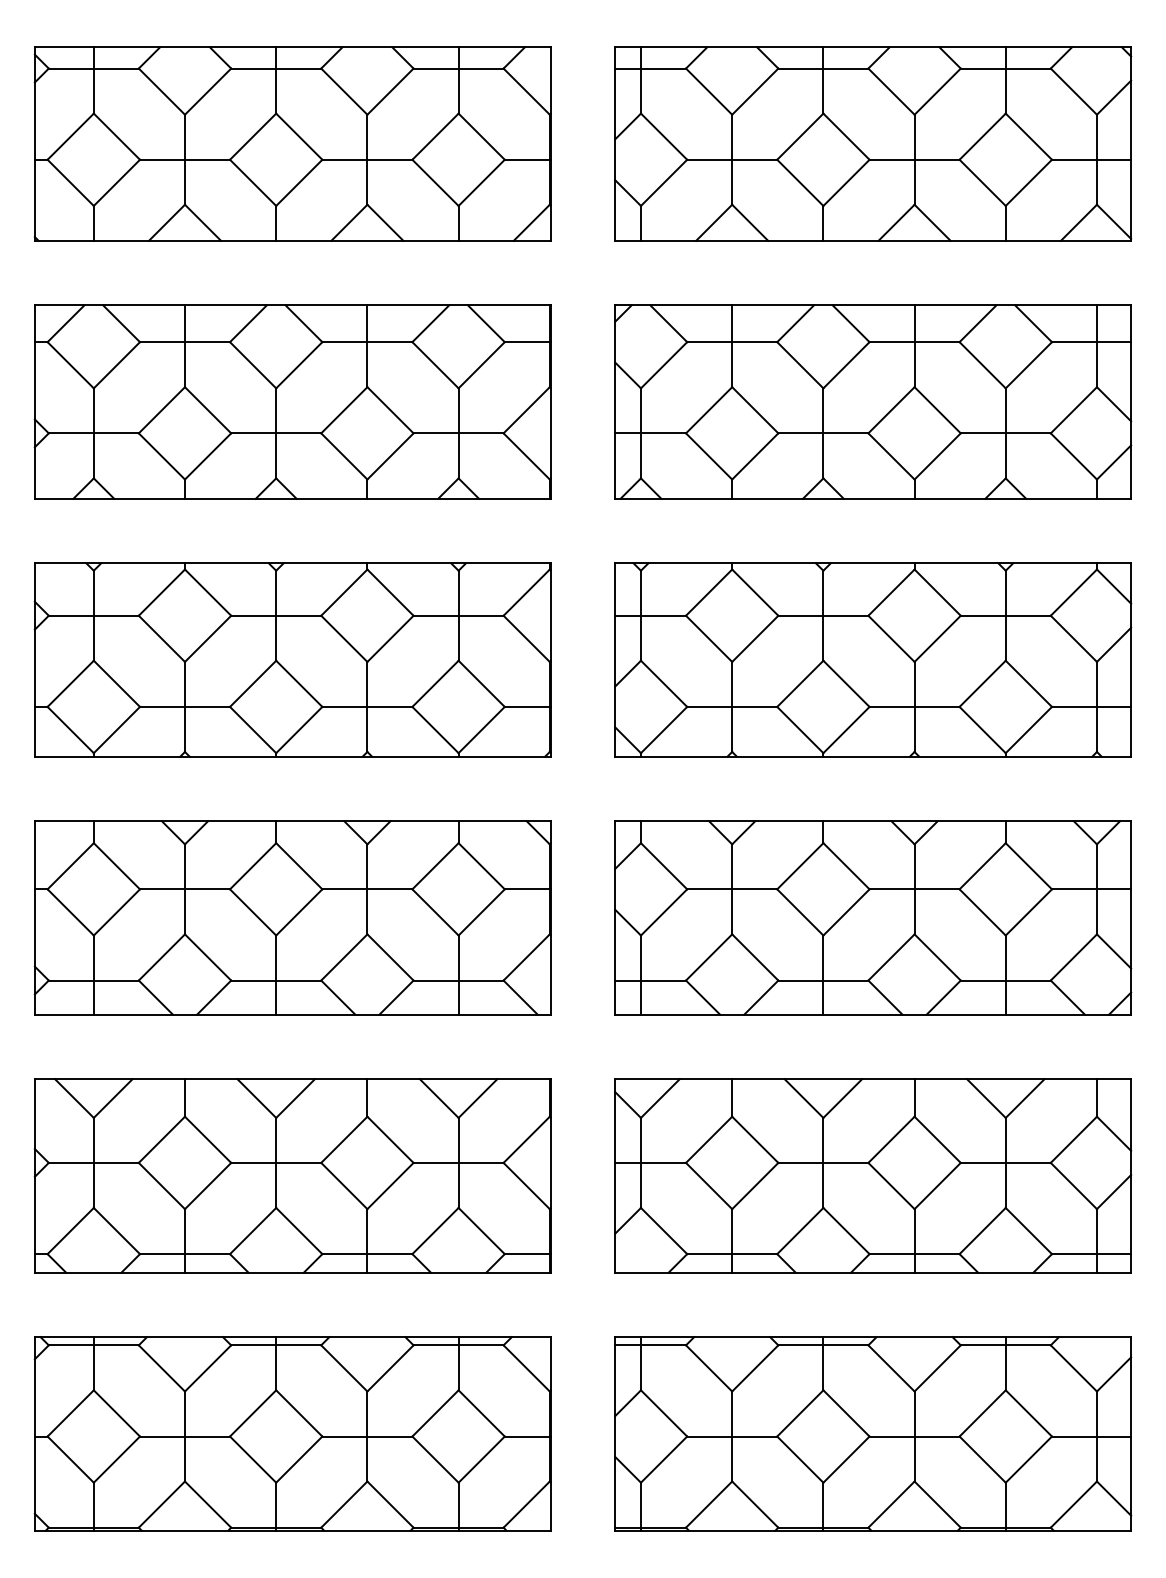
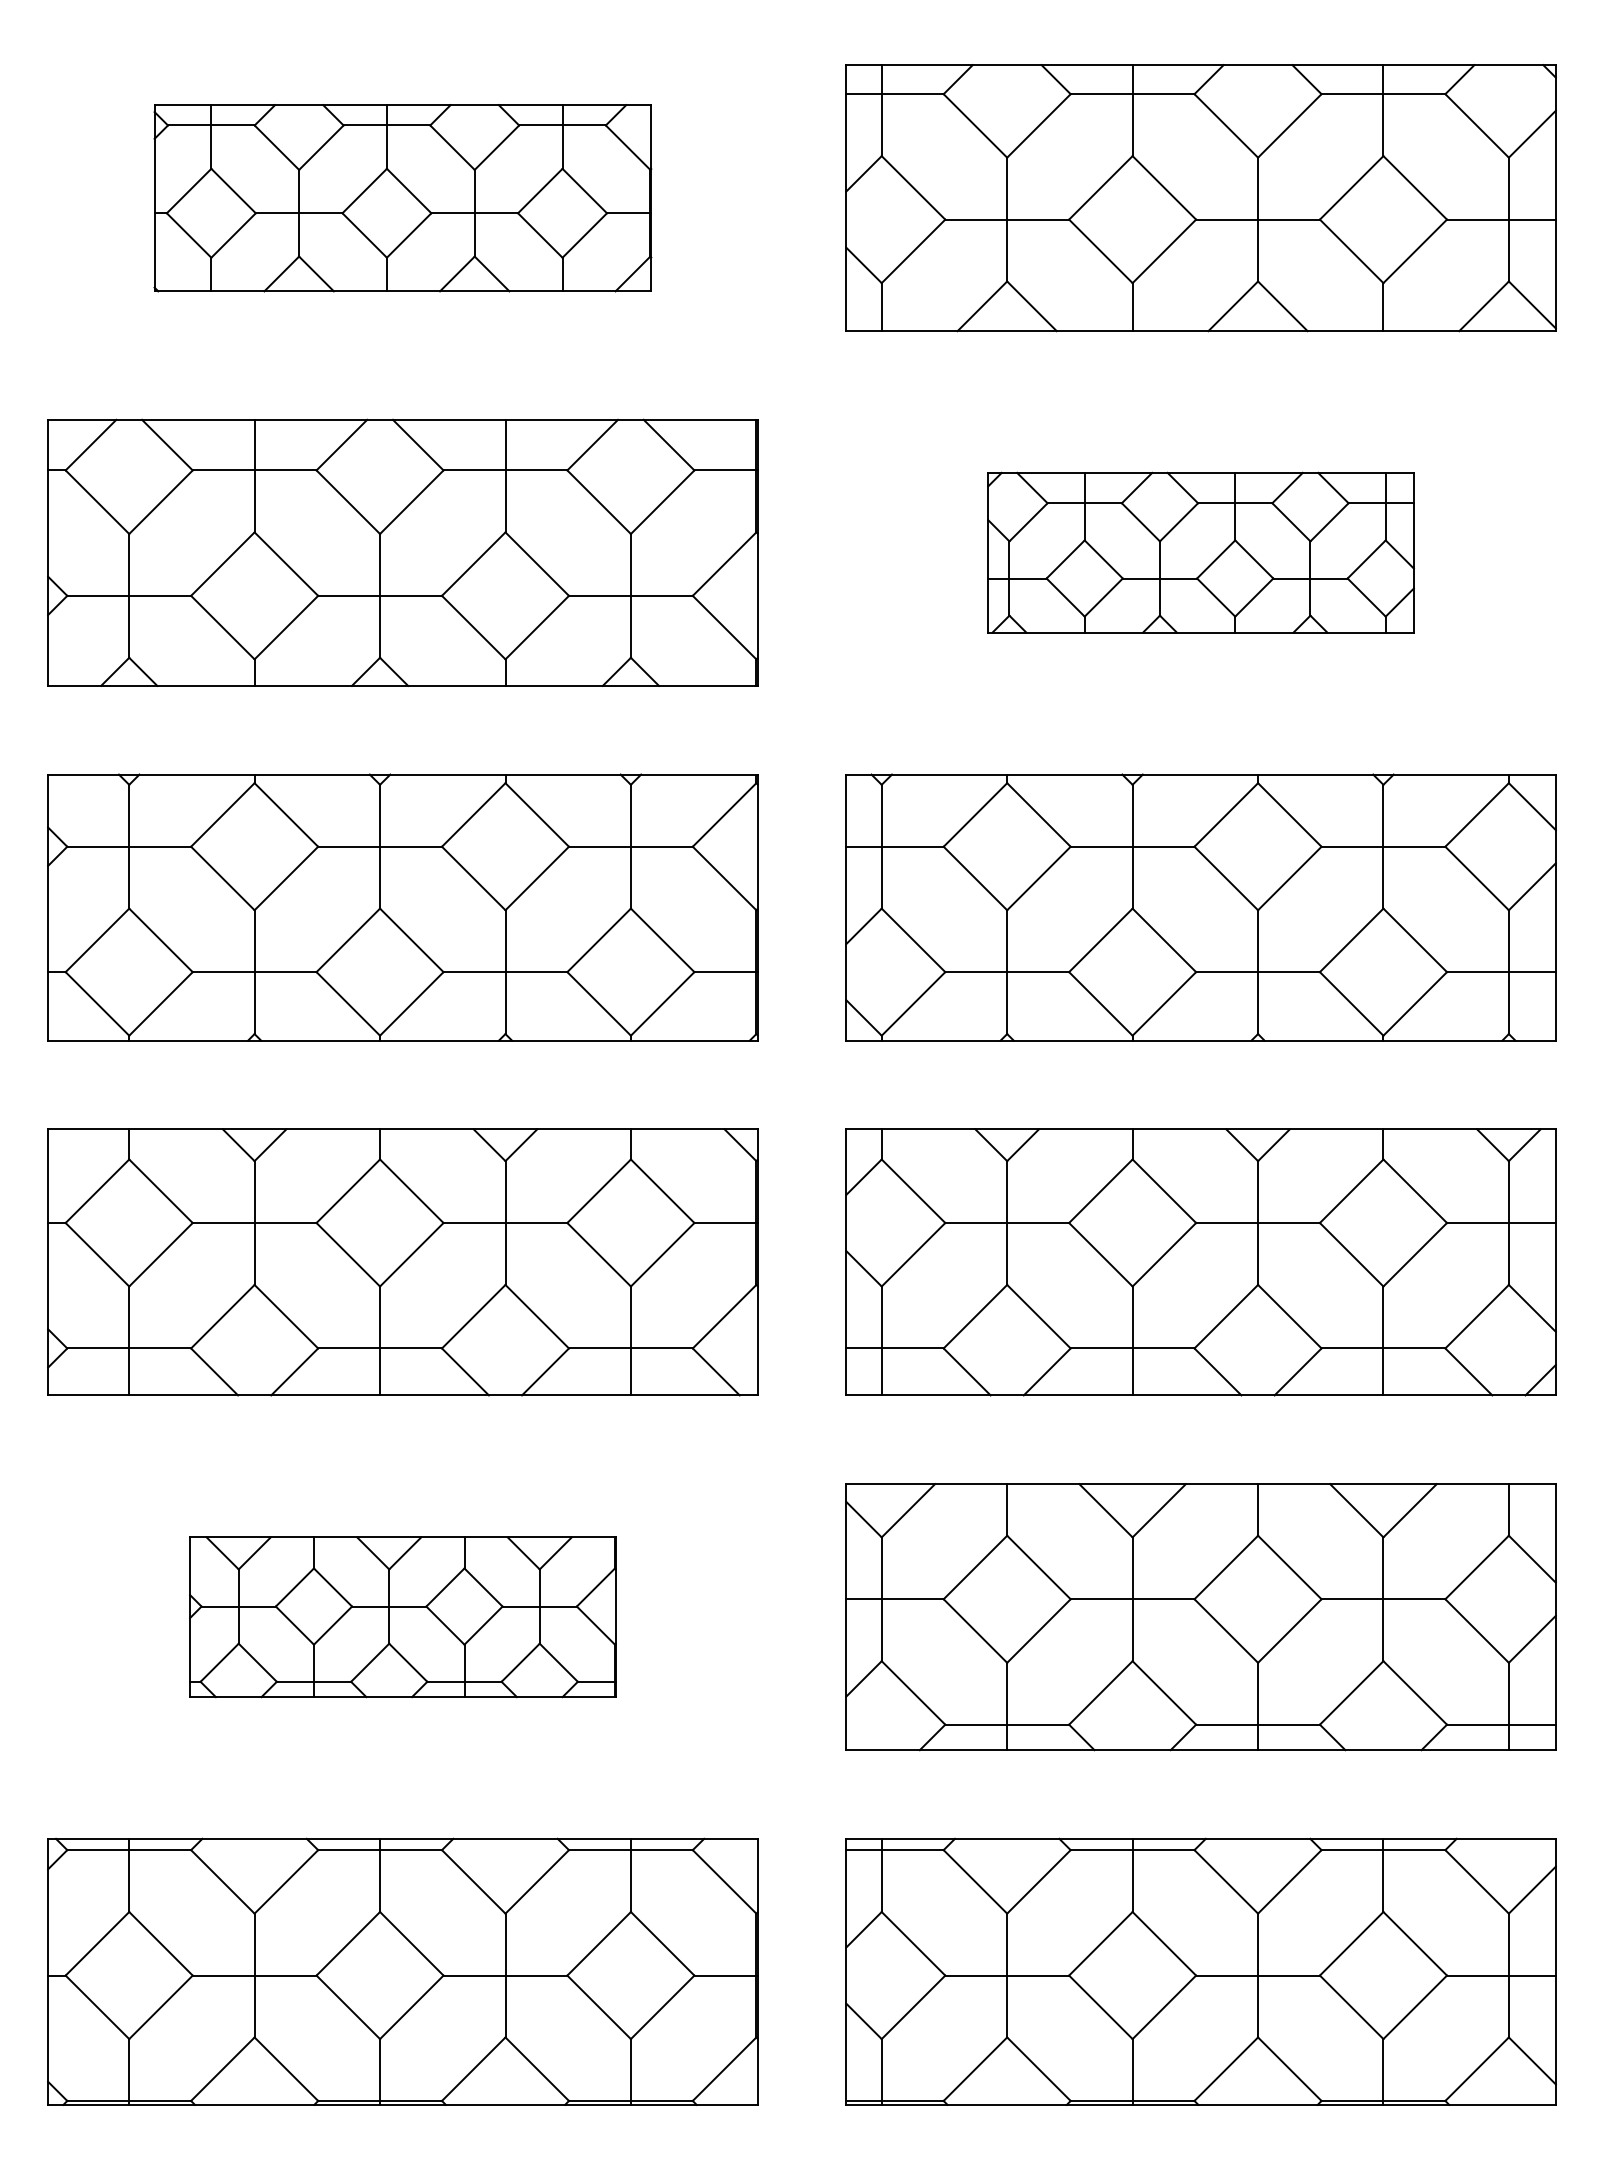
part: (292, 144) -> (402, 198), size x0.7
part: (872, 401) -> (1200, 552), size x0.6
part: (292, 1176) -> (402, 1617), size x0.6

